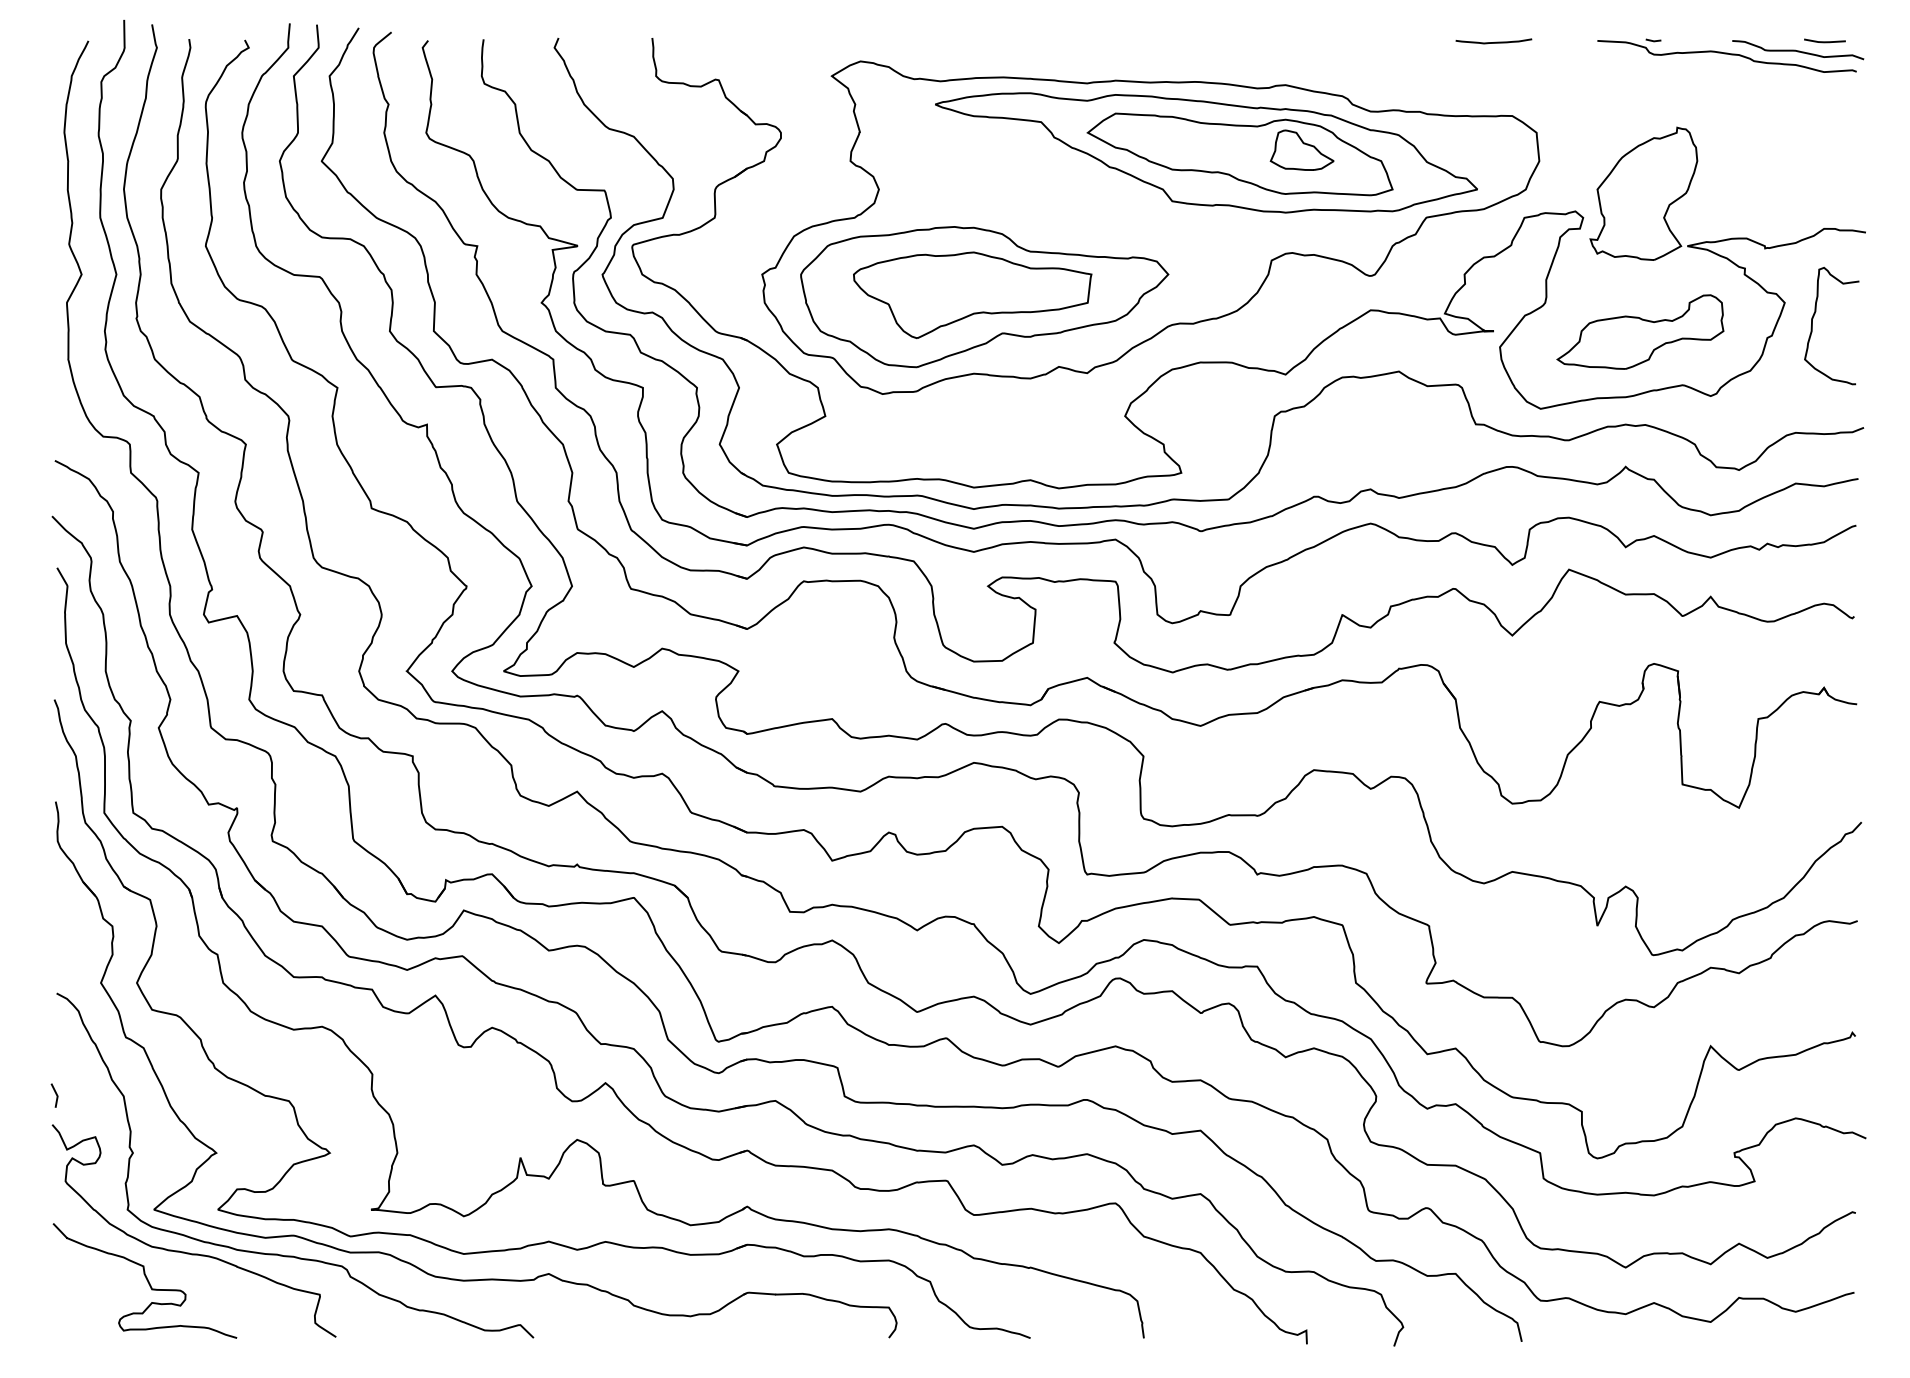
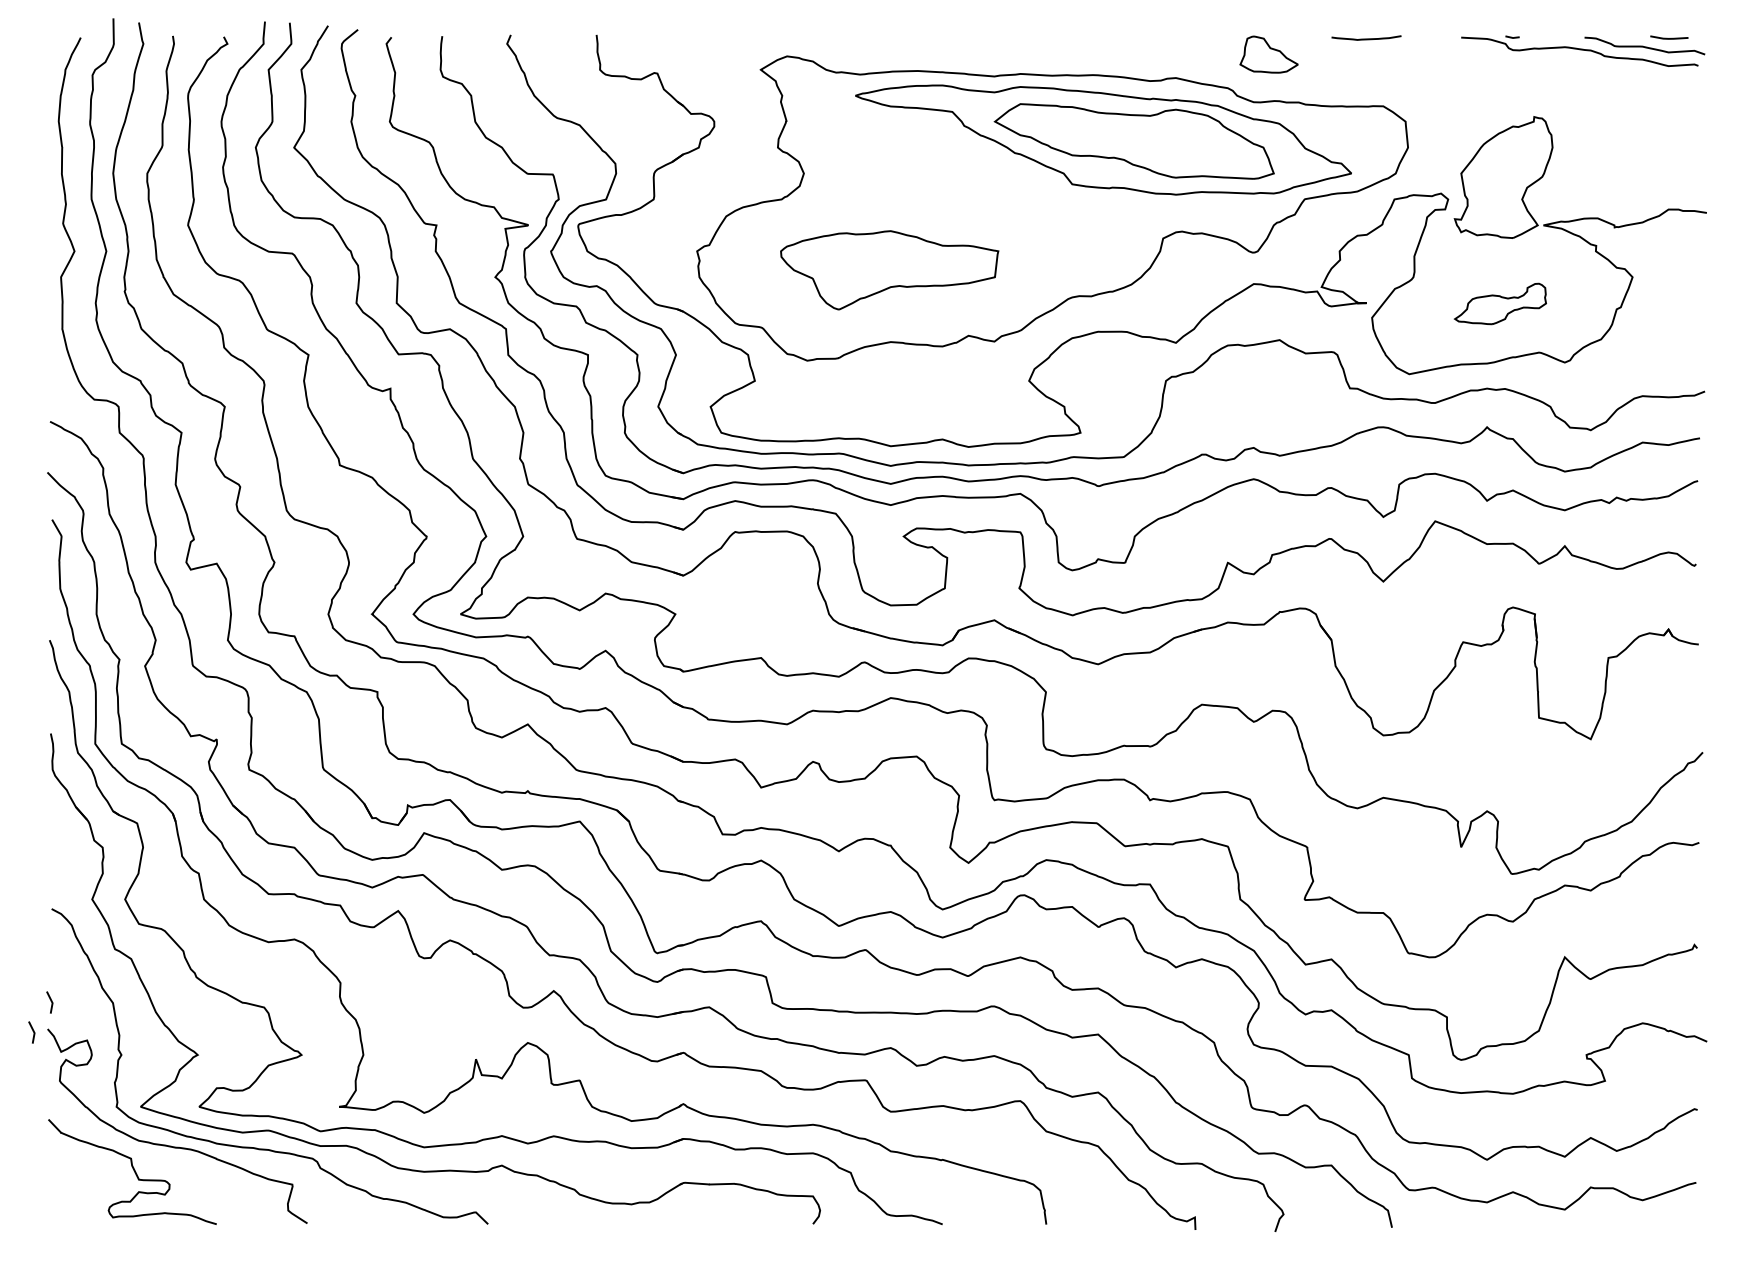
part: (1301, 150) -> (1268, 54), moved
part: (984, 296) -> (900, 271), removed
curve: (1813, 326) -> (1658, 298), removed
part: (1640, 331) -> (1500, 303), size x0.6
line: (35, 1127) -> (32, 1031), added

